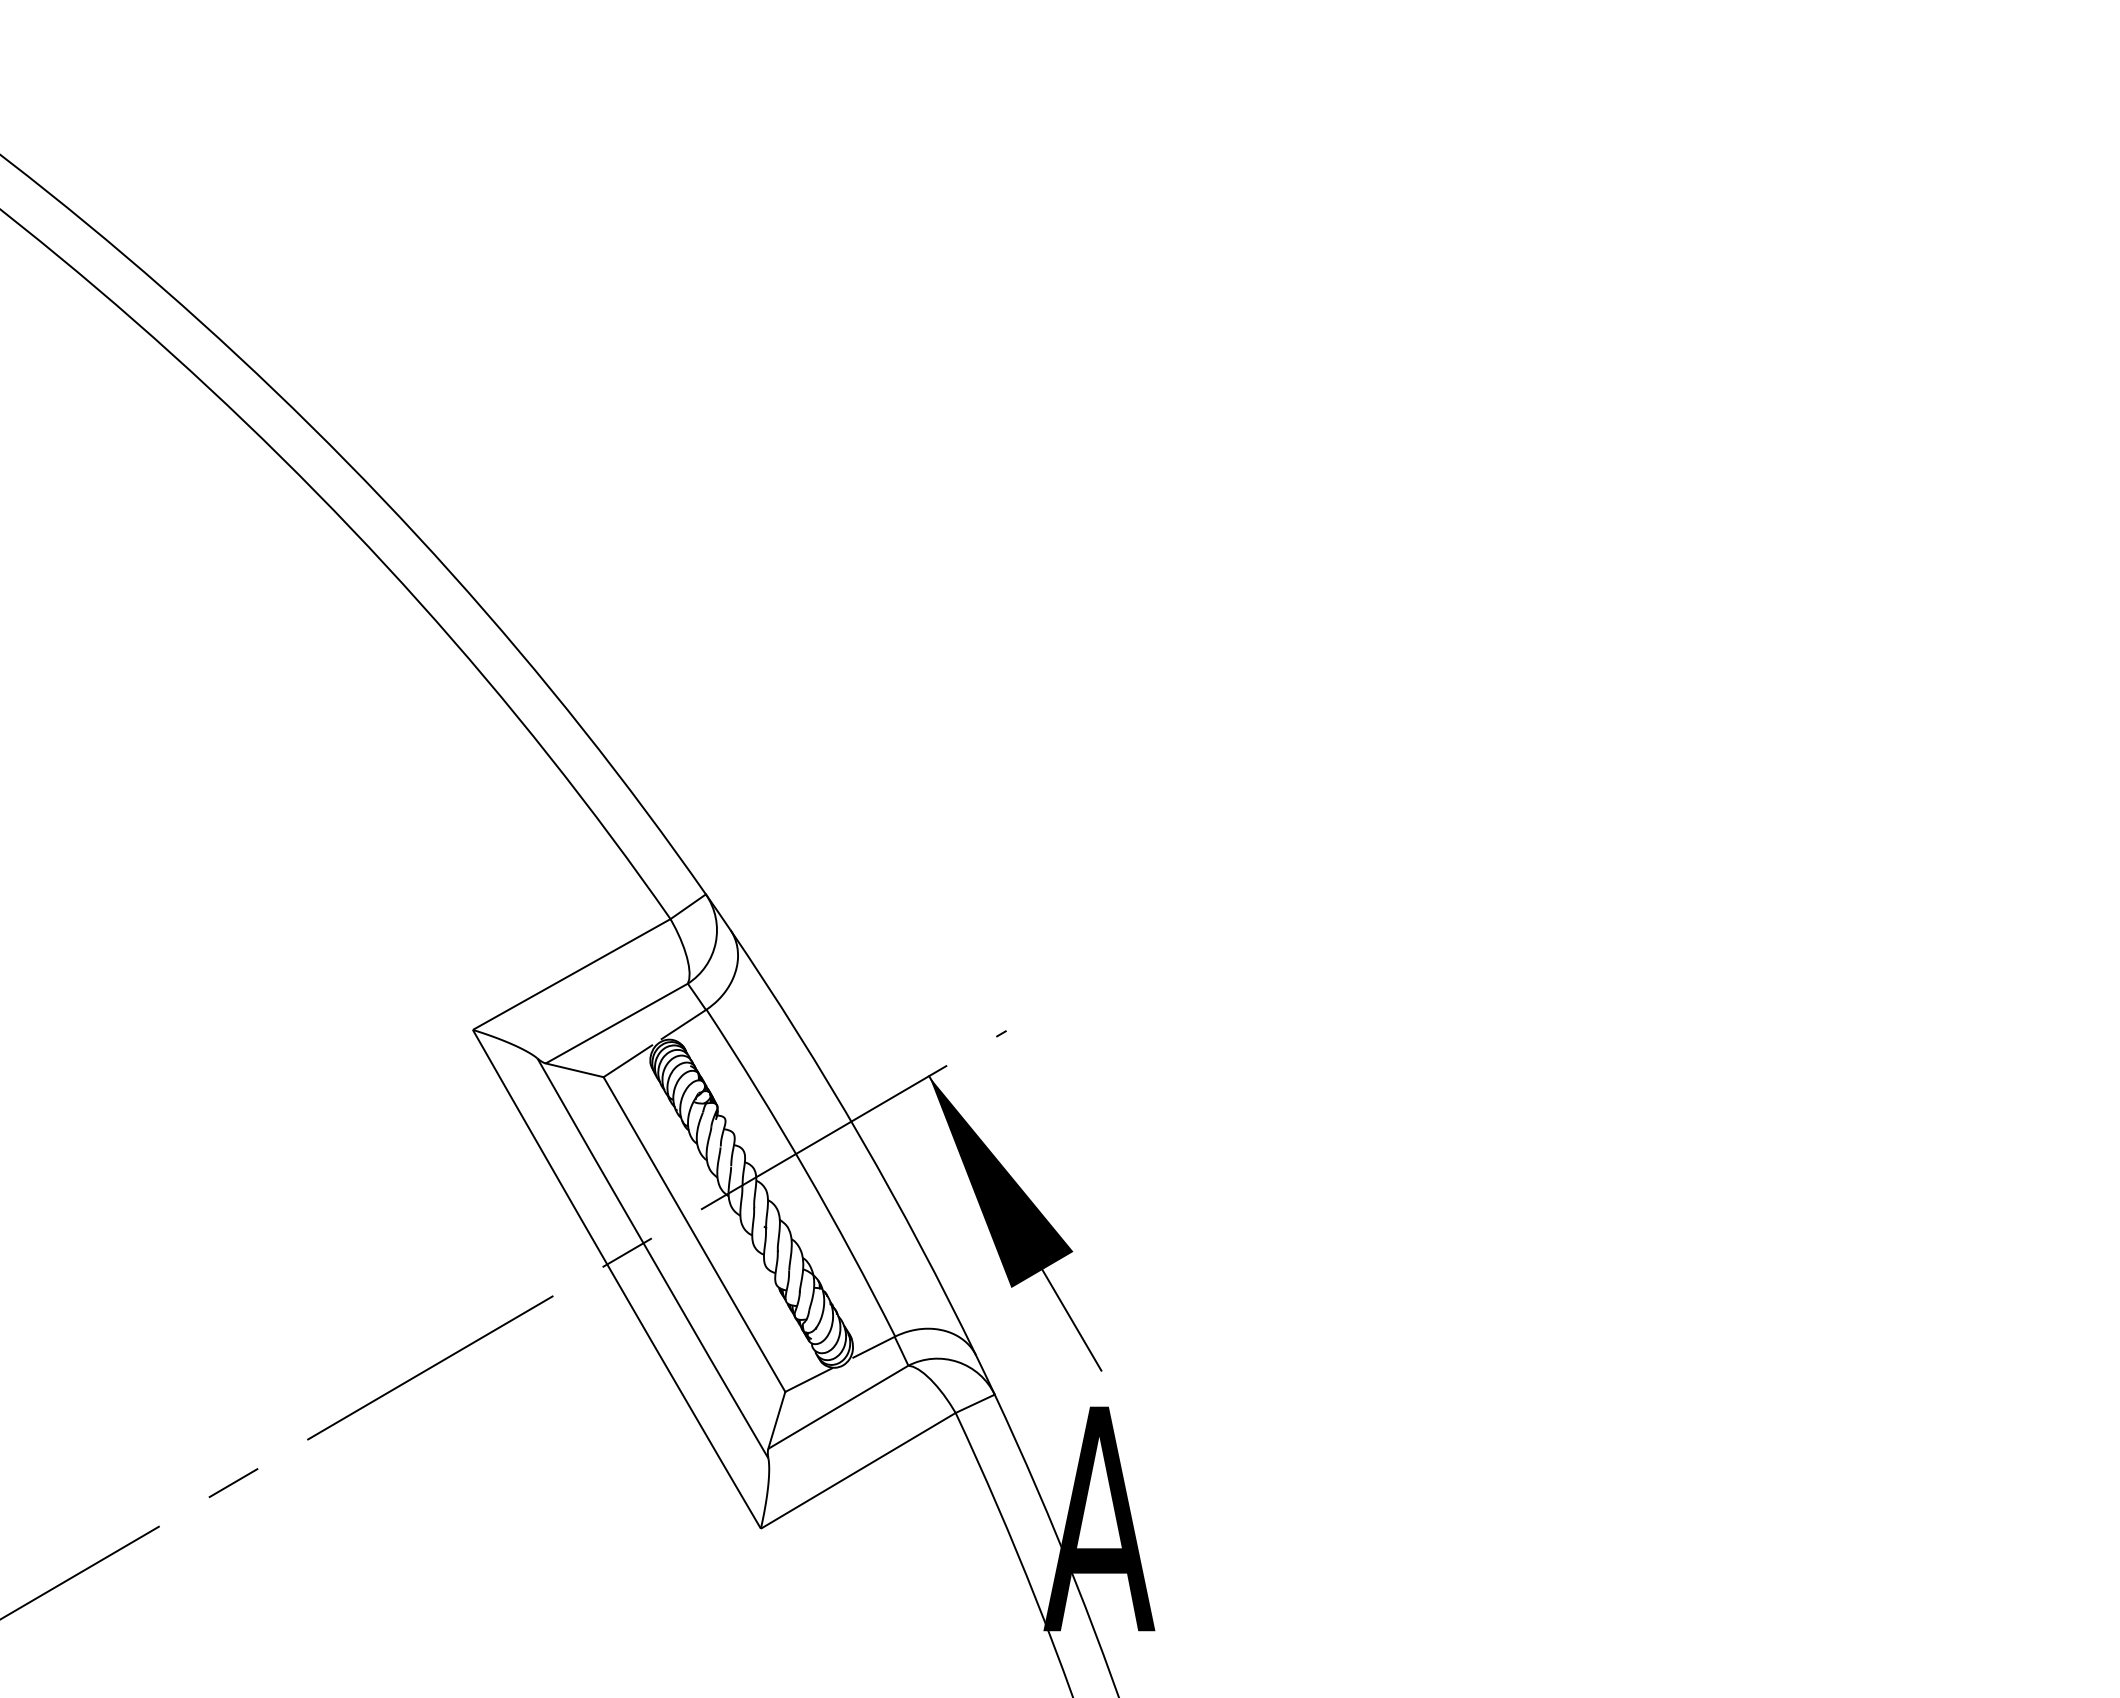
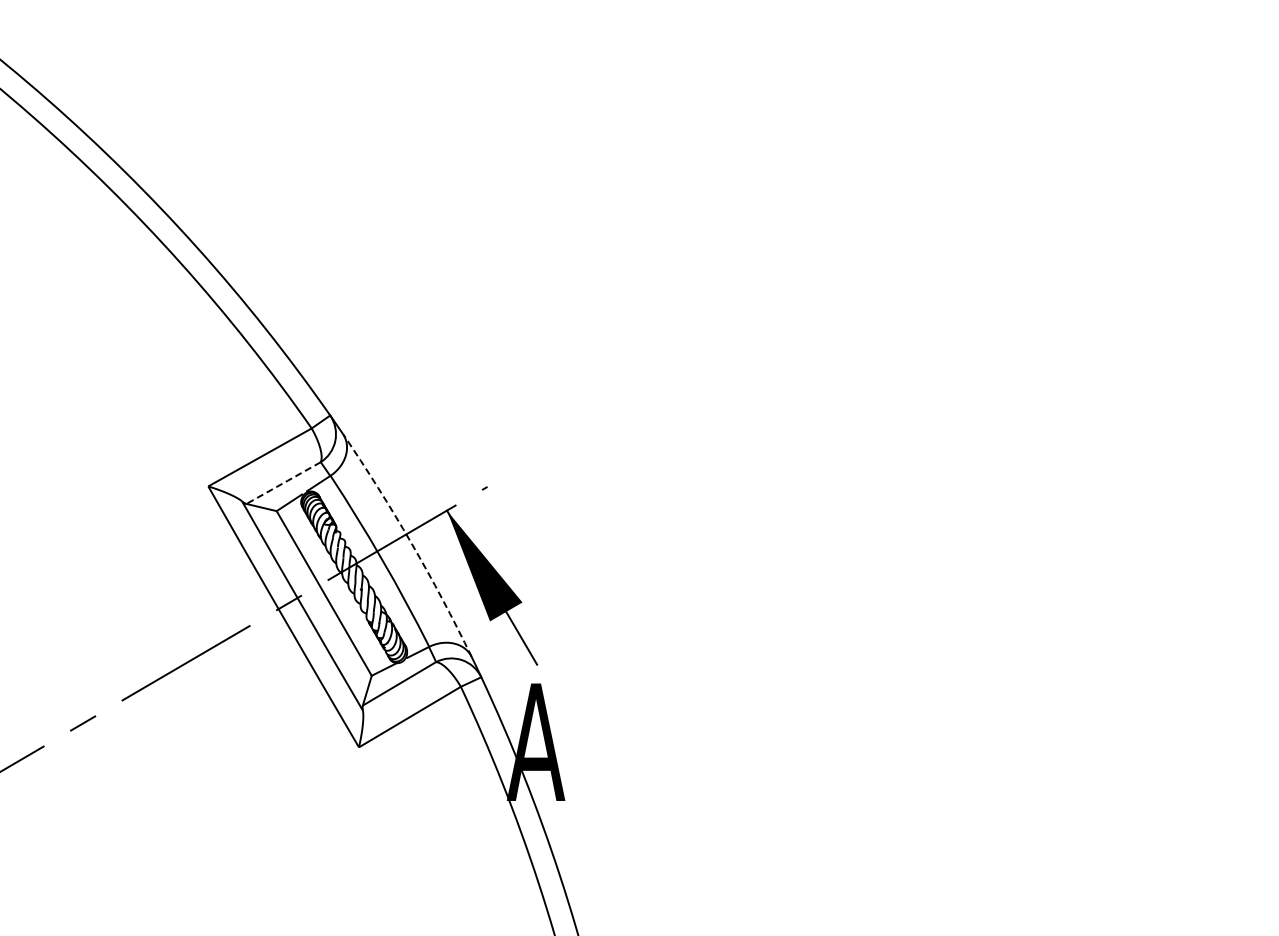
line: (616, 1024) -> (283, 483), solid -> dashed
arc: (861, 1139) -> (411, 543), solid -> dashed

